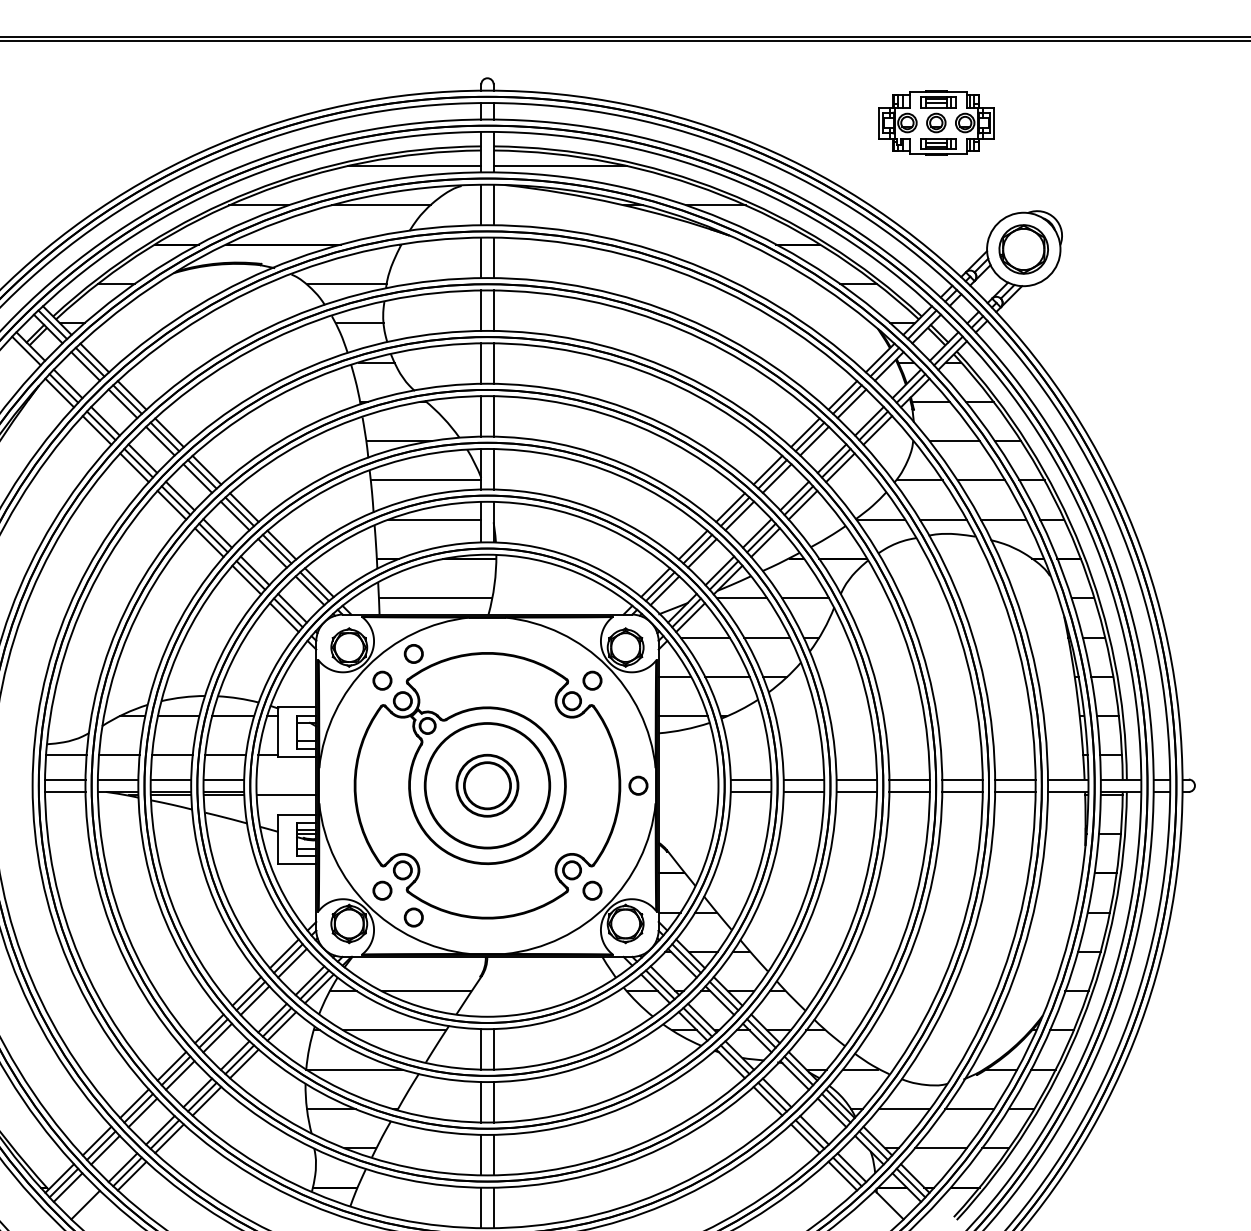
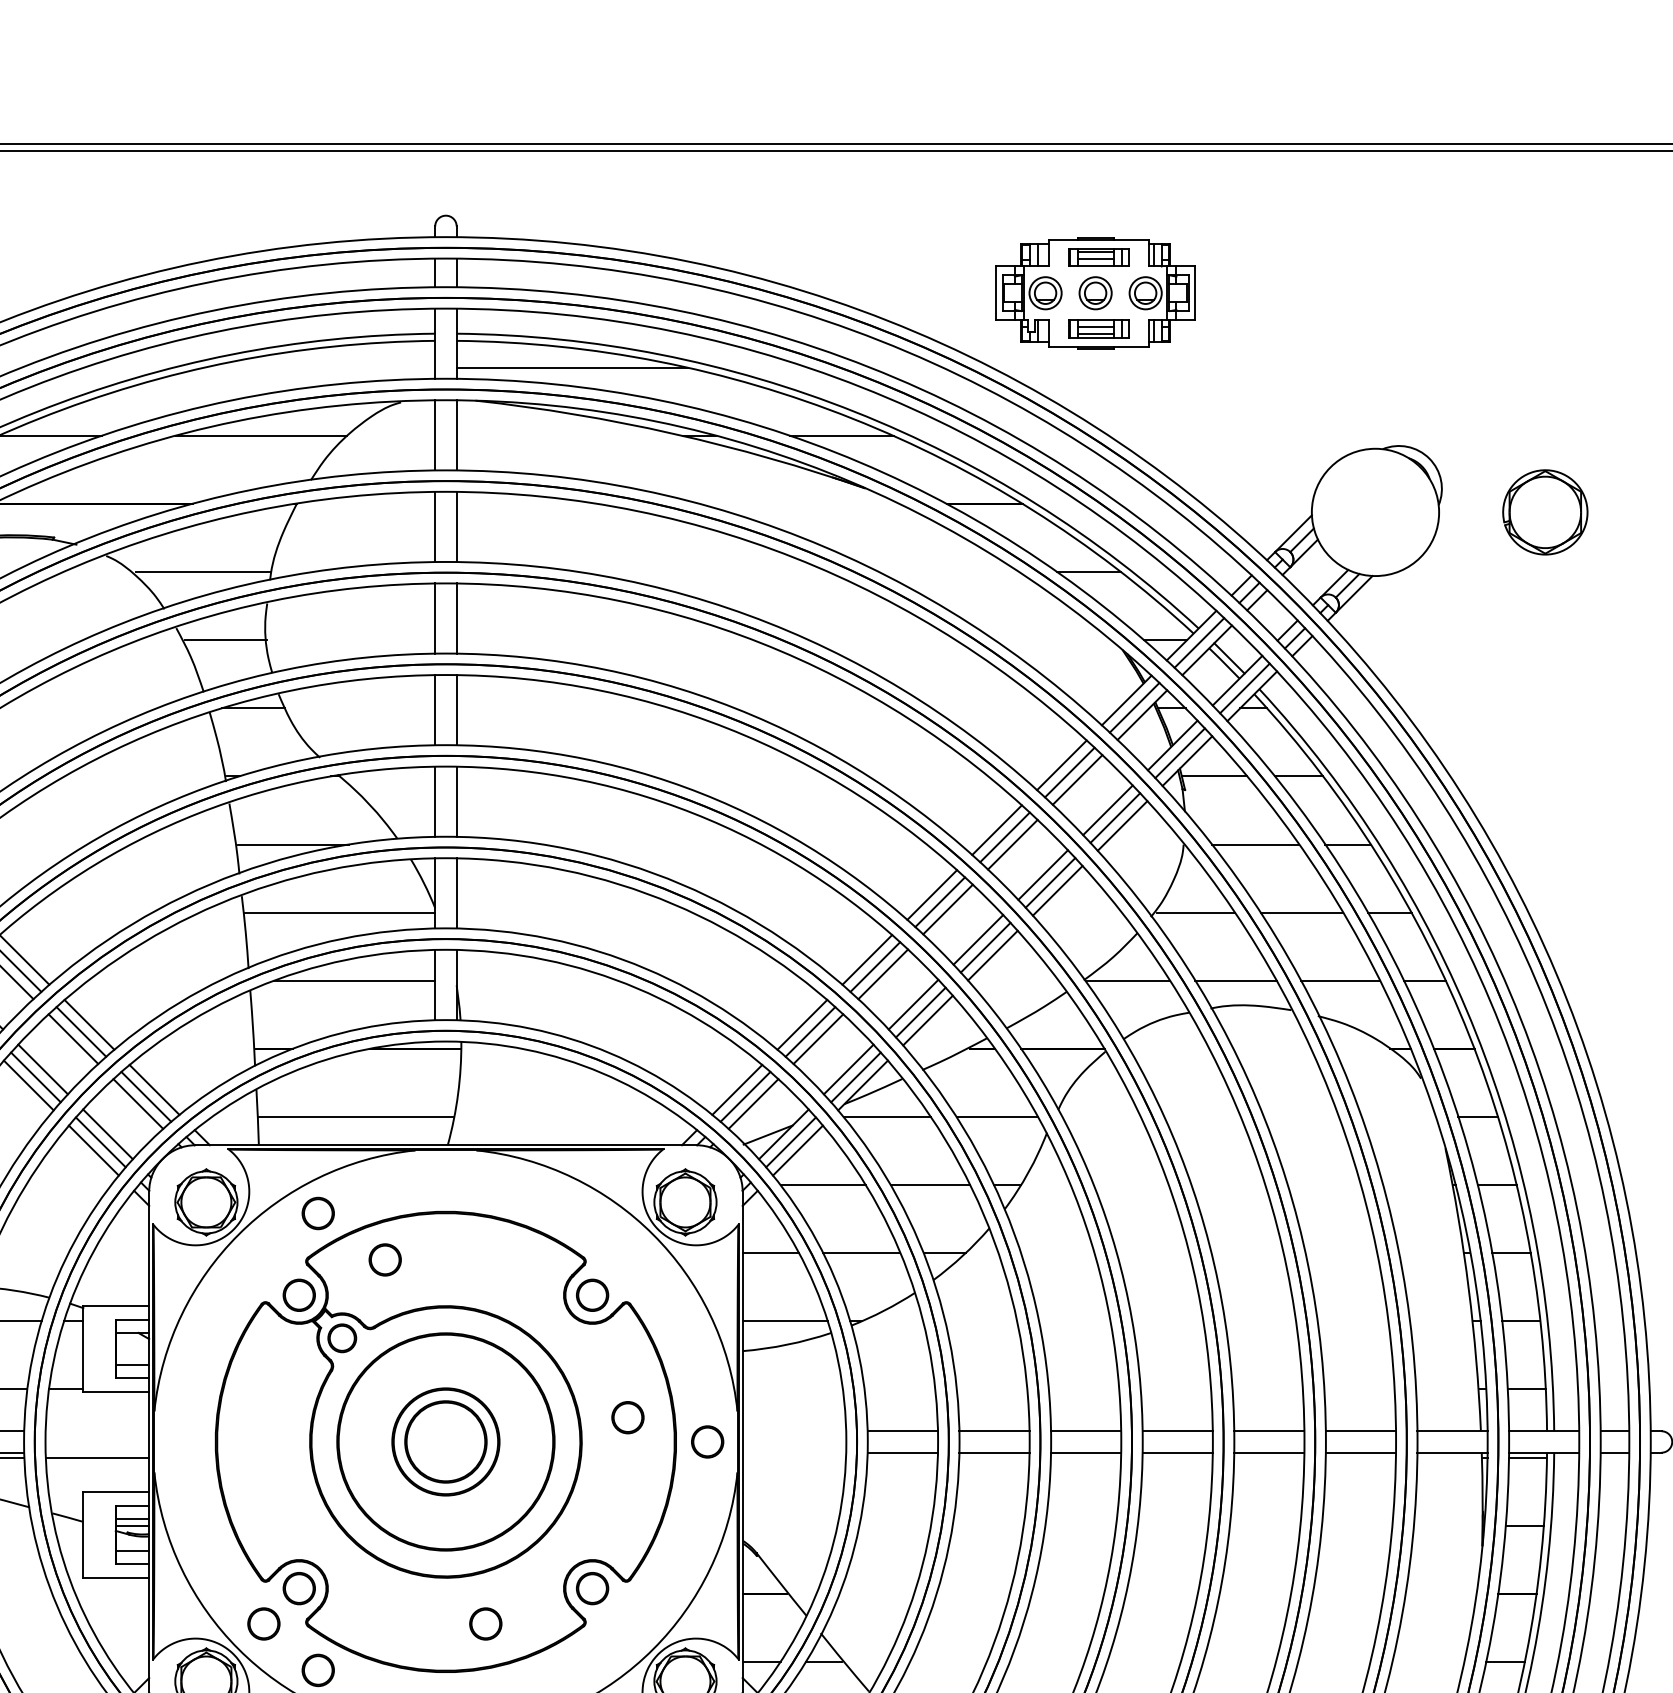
part: (936, 122) -> (1095, 292), moved
line: (414, 166) -> (319, 368), removed
part: (1023, 249) -> (1544, 512), moved
circle: (382, 680) -> (385, 1259), moved
circle: (592, 680) -> (627, 1417), moved
circle: (592, 890) -> (485, 1623), moved

